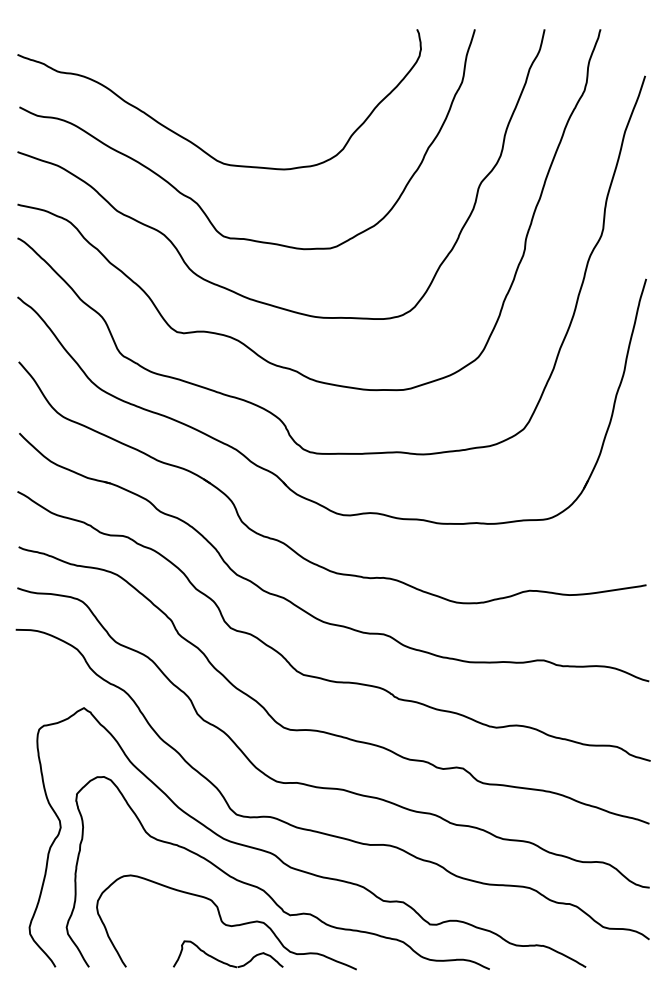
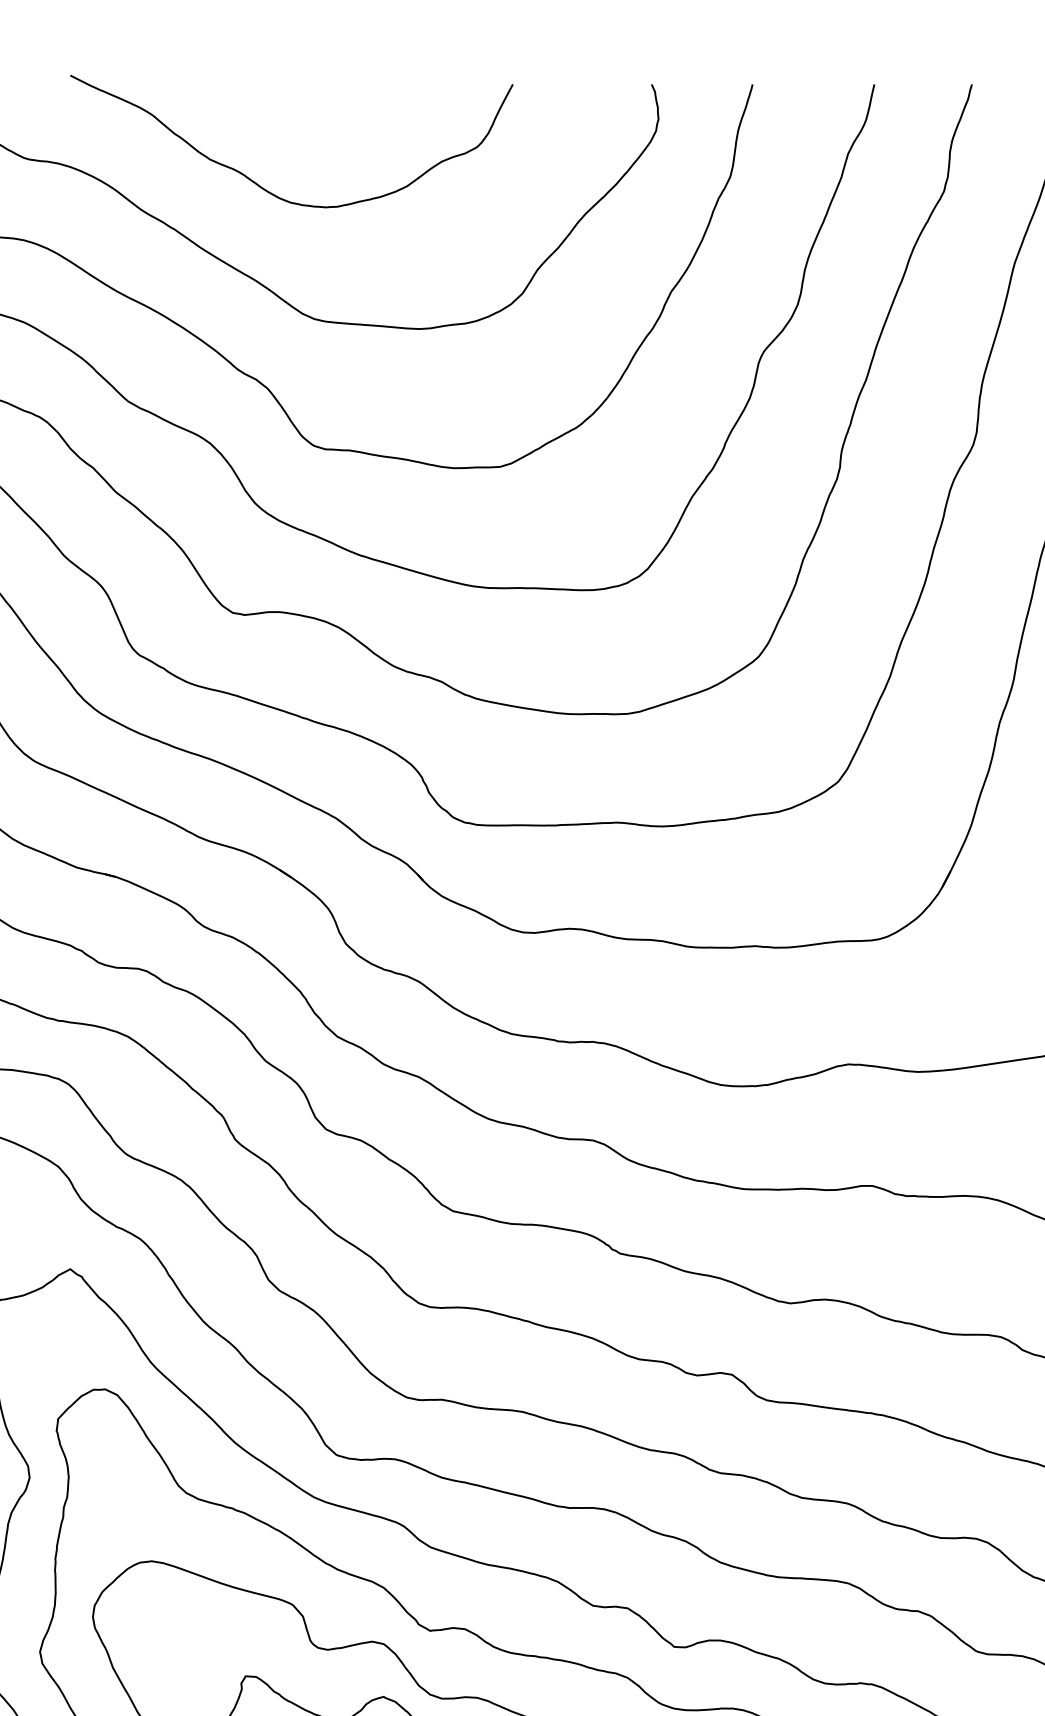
curve: (191, 85) -> (257, 182), added

